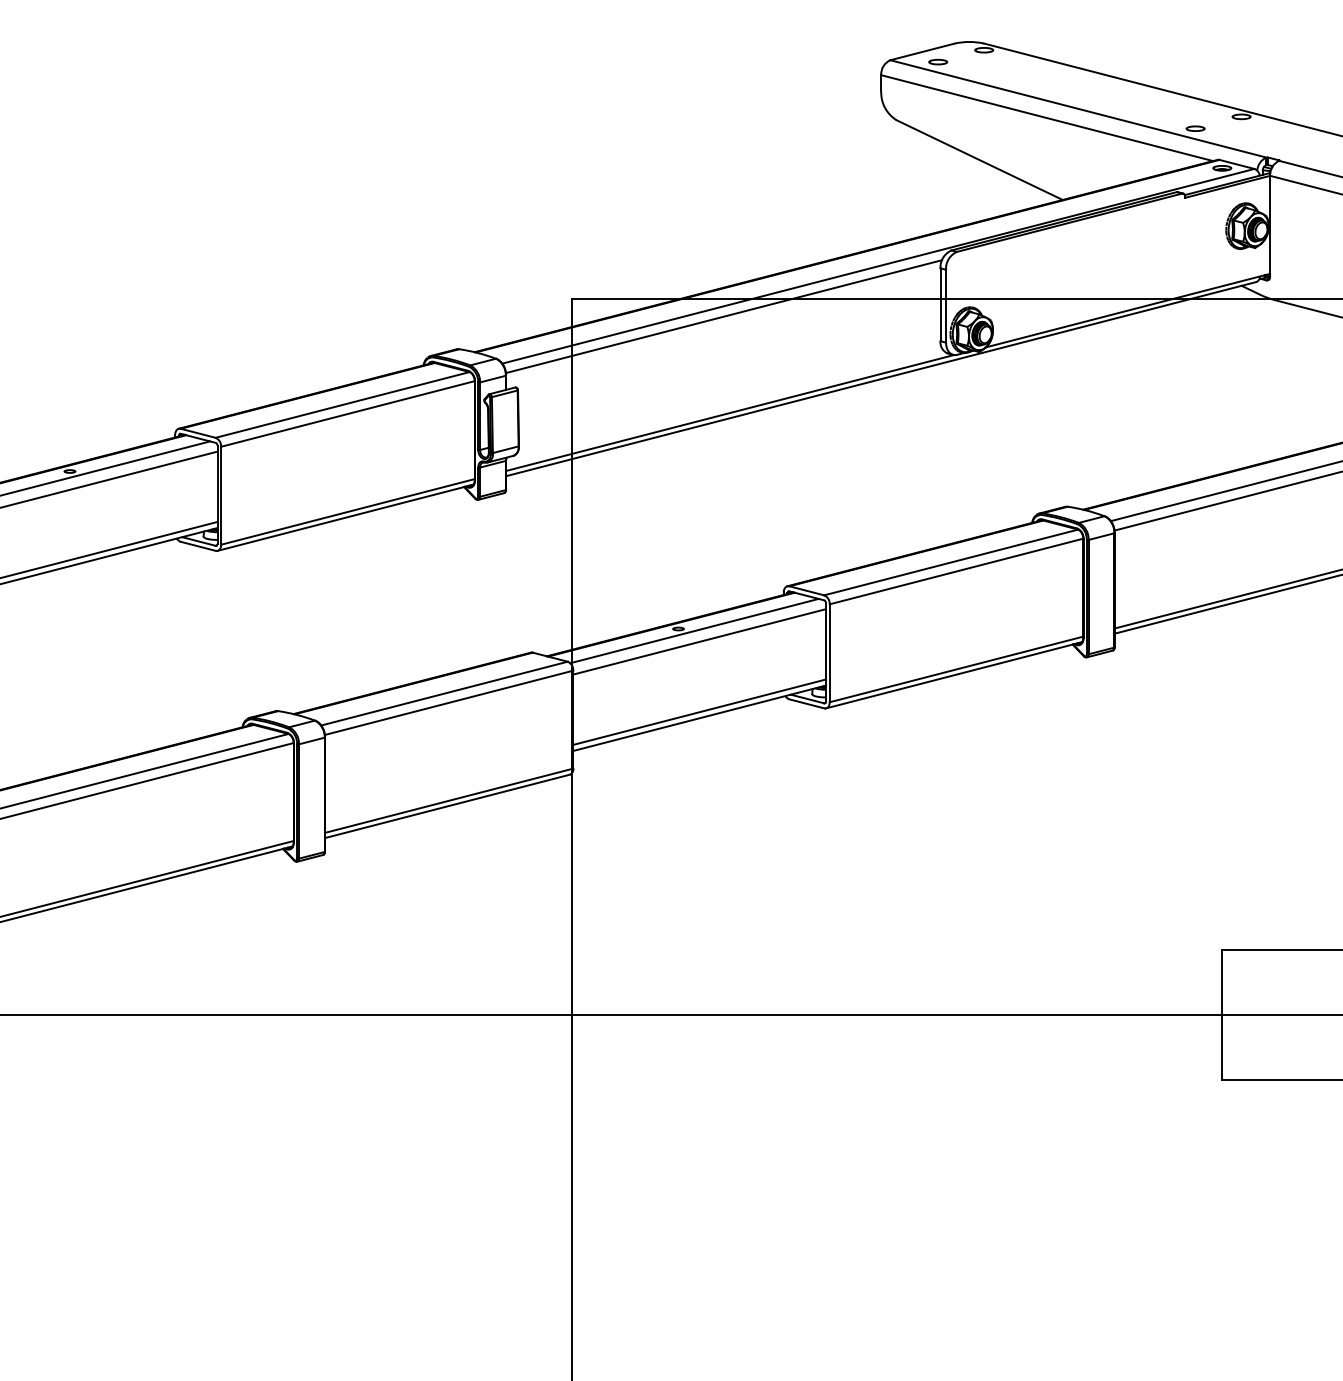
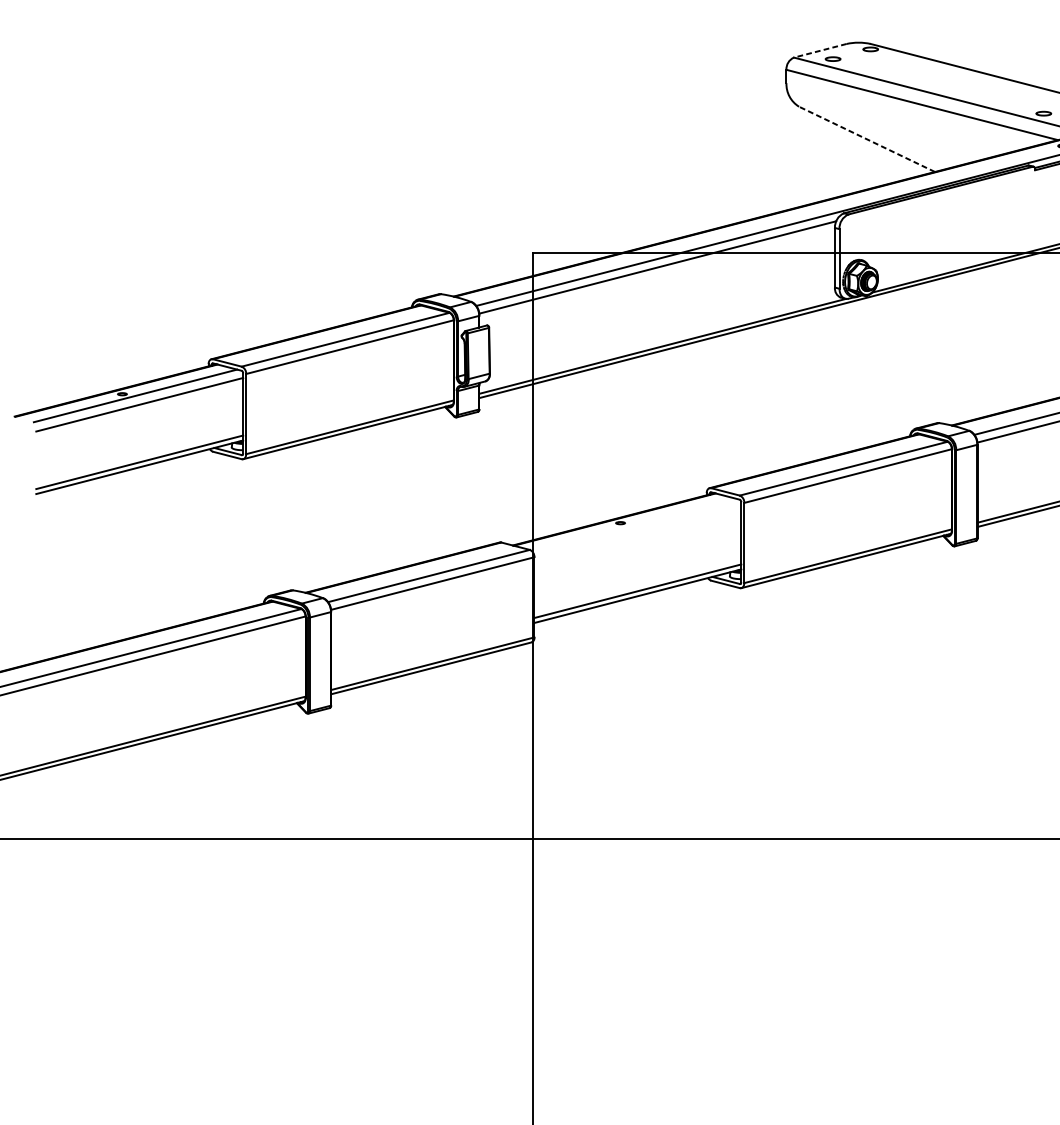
line: (922, 52) -> (820, 51), solid -> dashed
line: (979, 159) -> (866, 138), solid -> dashed
line: (694, 630) -> (633, 524), removed
line: (699, 641) -> (637, 533), removed

